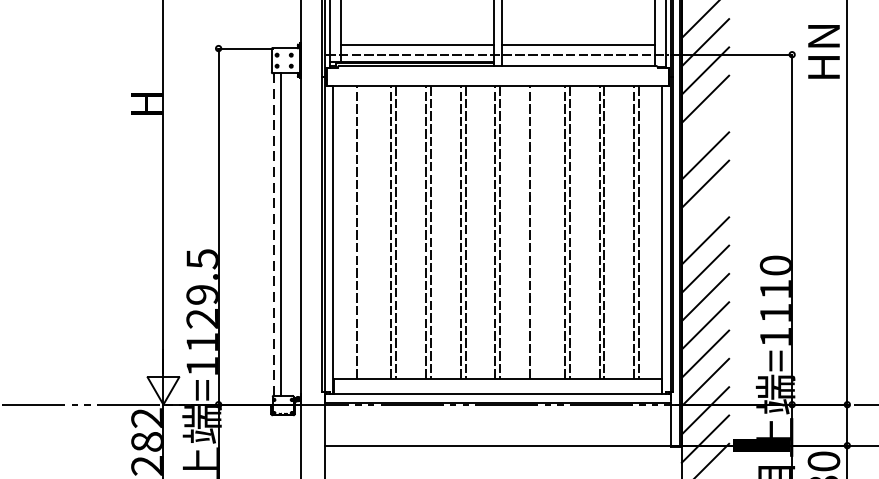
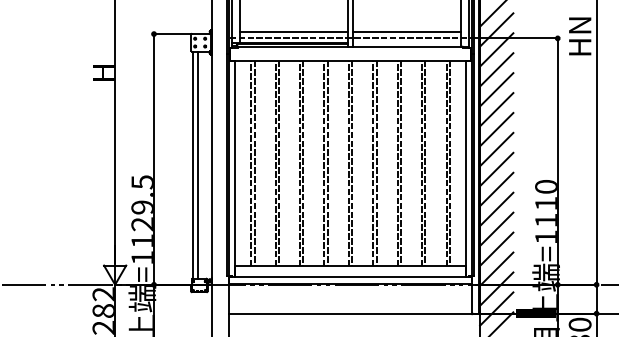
line: (705, 127) -> (496, 89), added
line: (705, 212) -> (496, 149), added
line: (361, 232) -> (254, 163), added
line: (534, 232) -> (376, 163), added
line: (273, 235) -> (192, 165), dashed -> solid

